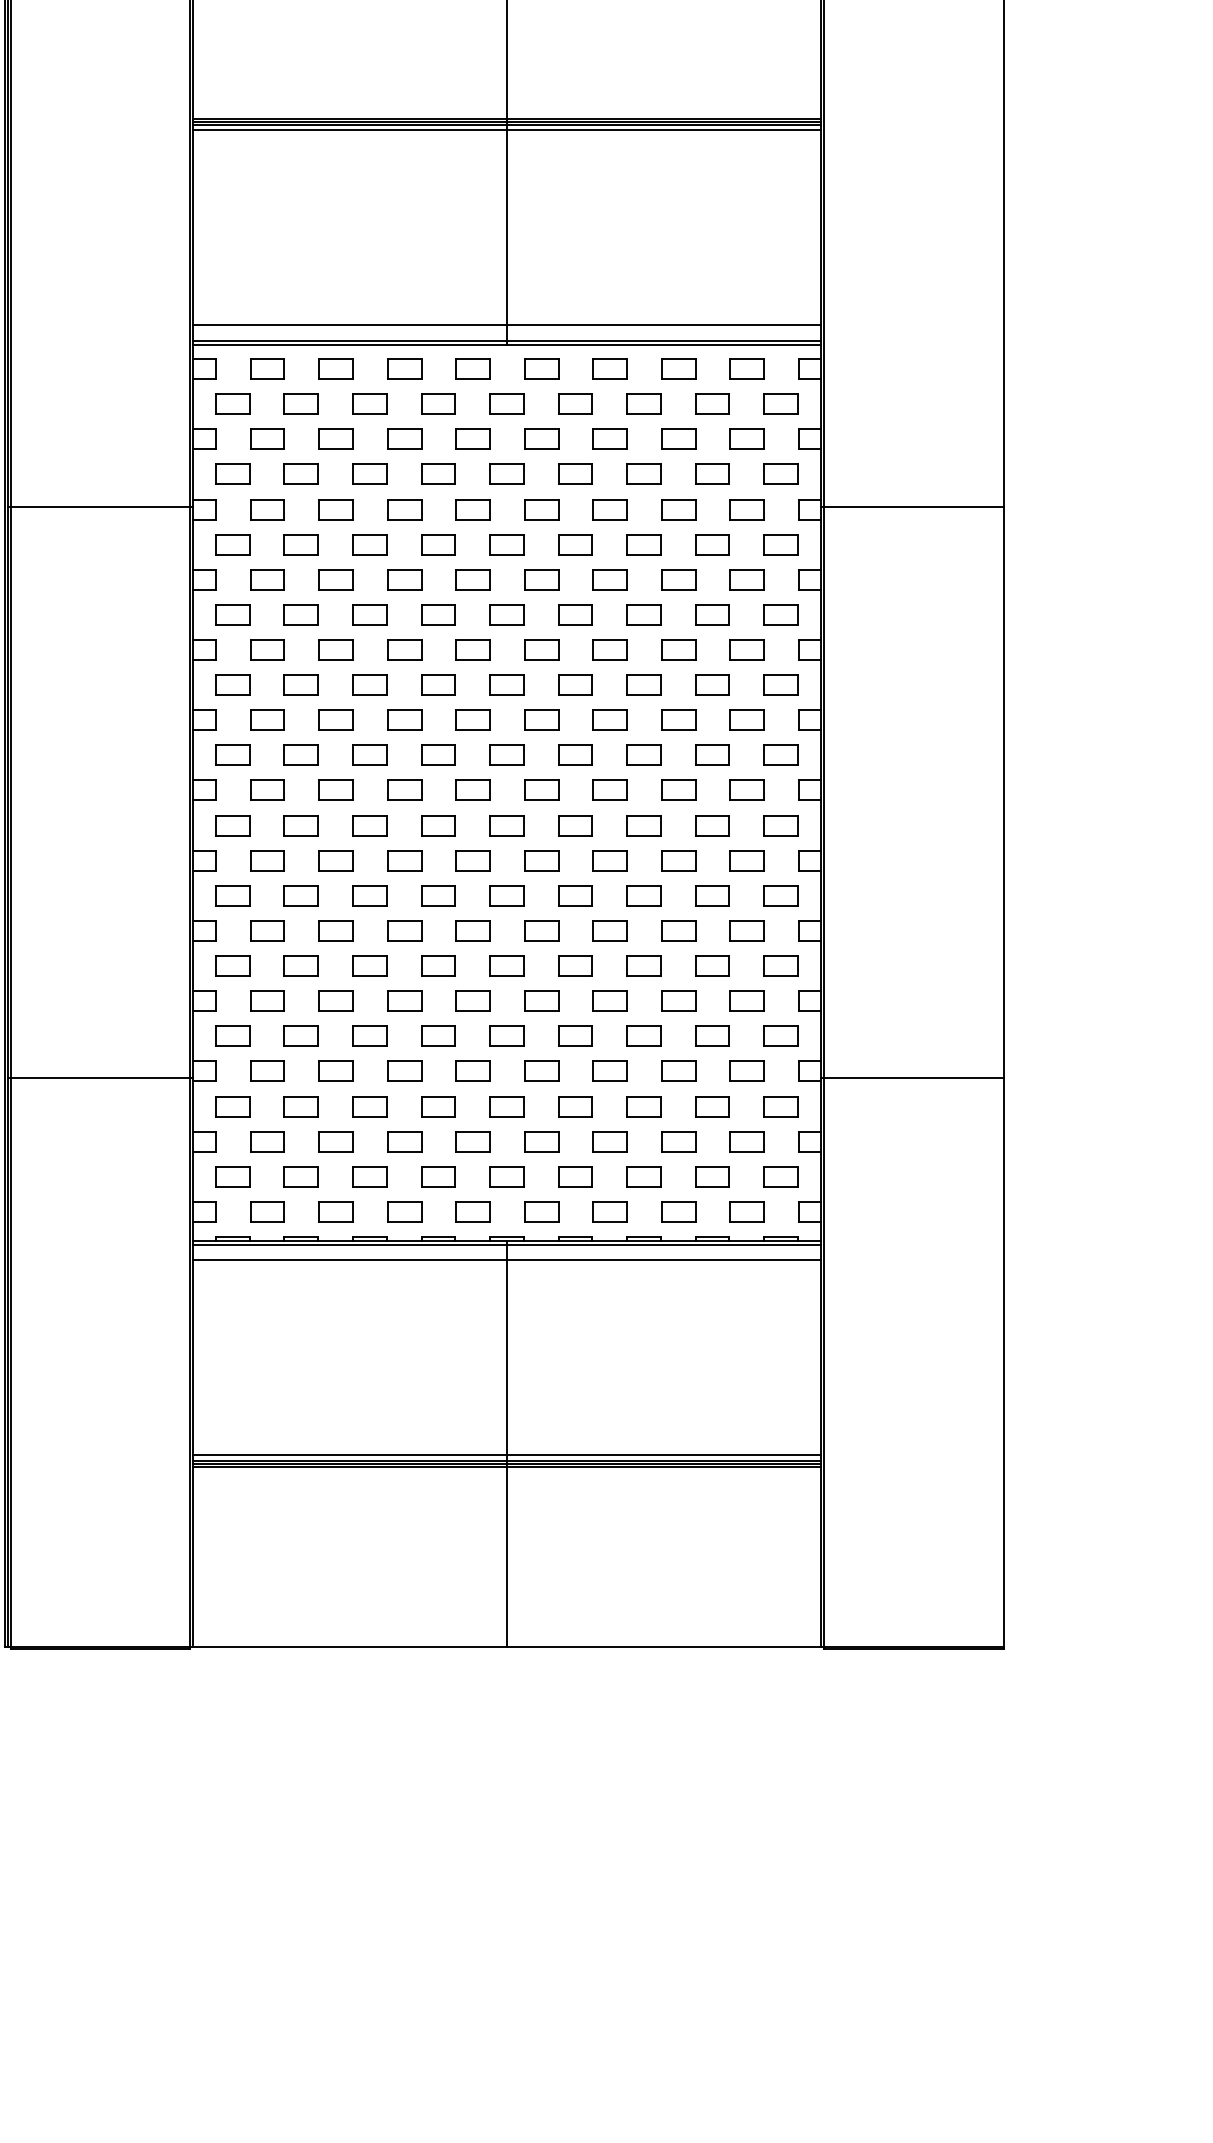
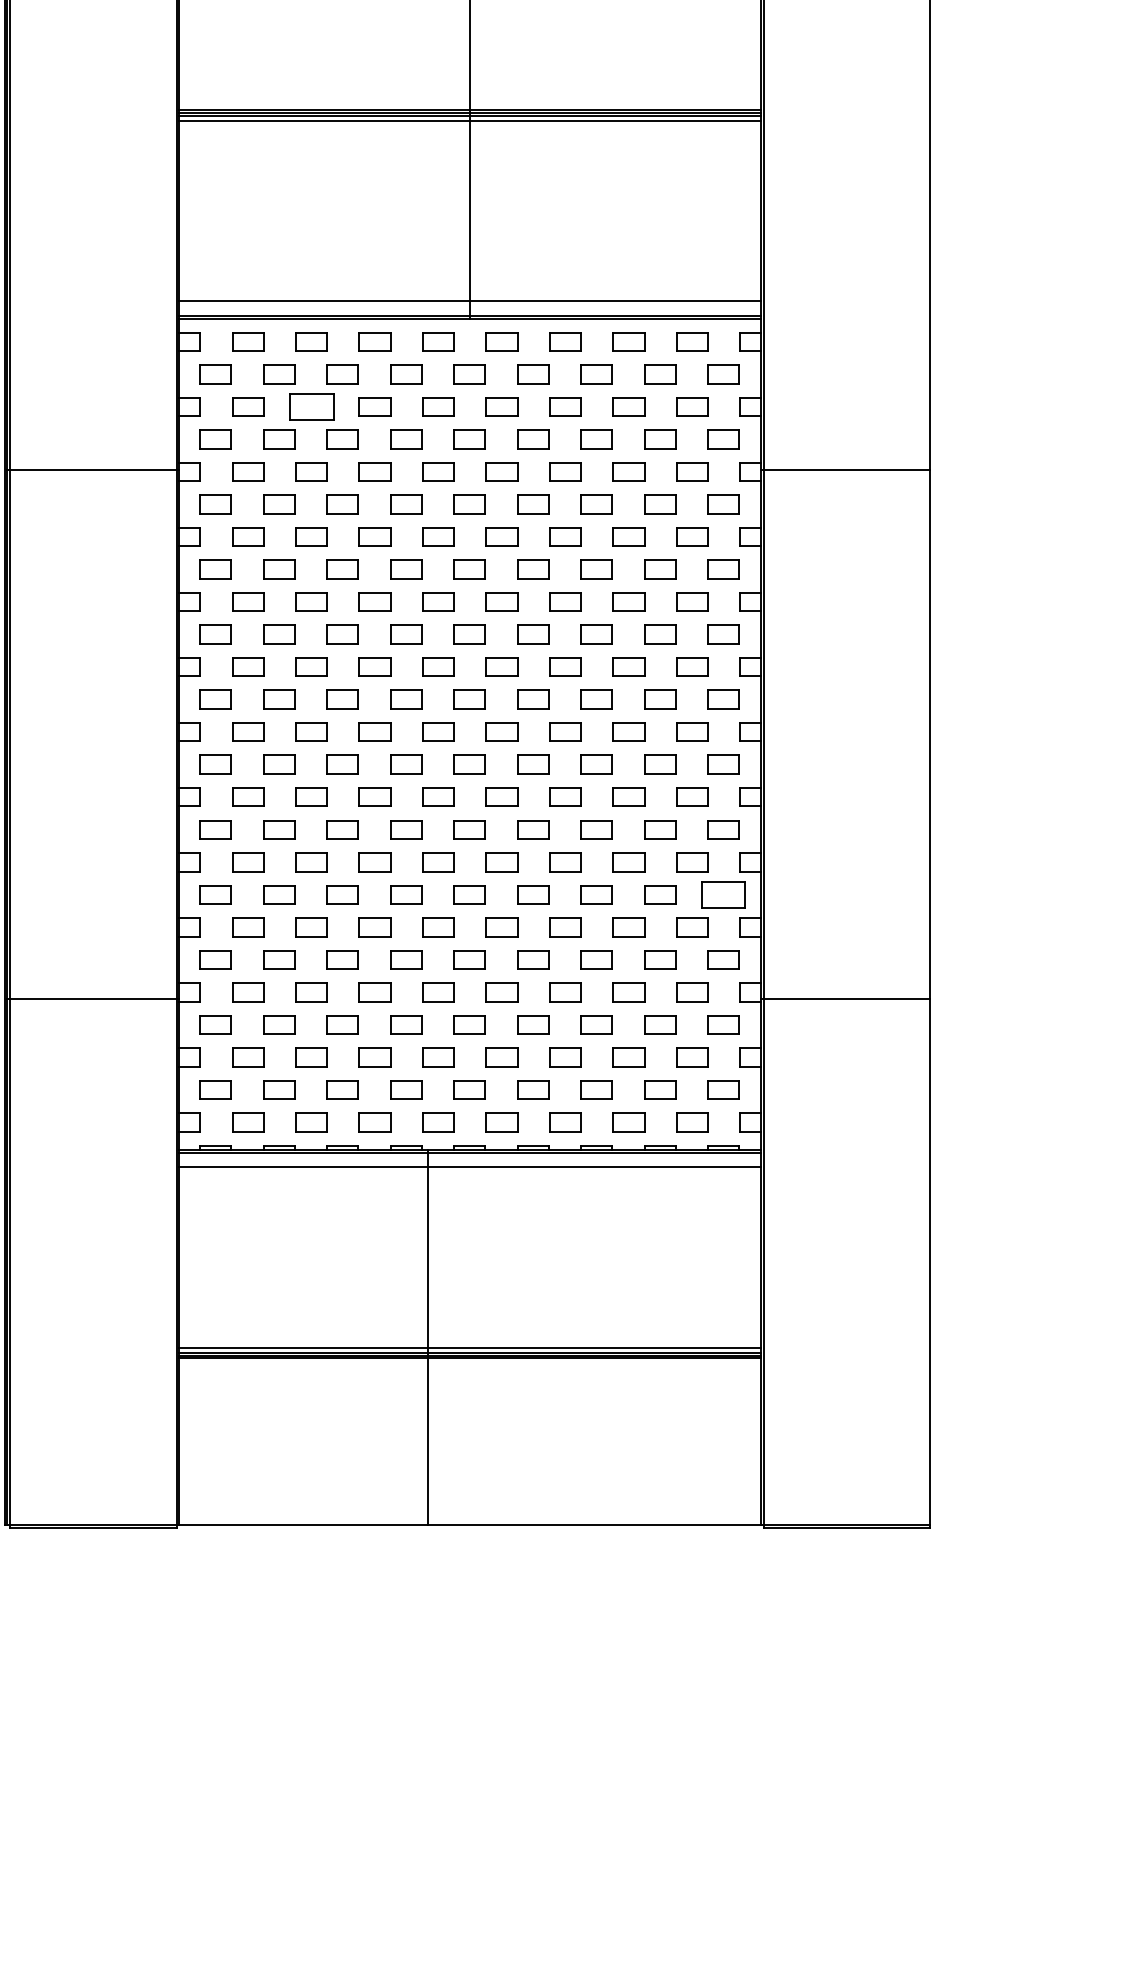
part: (335, 438) -> (310, 406), size x1.4
part: (780, 965) -> (723, 894), size x1.4
line: (507, 1443) -> (427, 1337), moved

